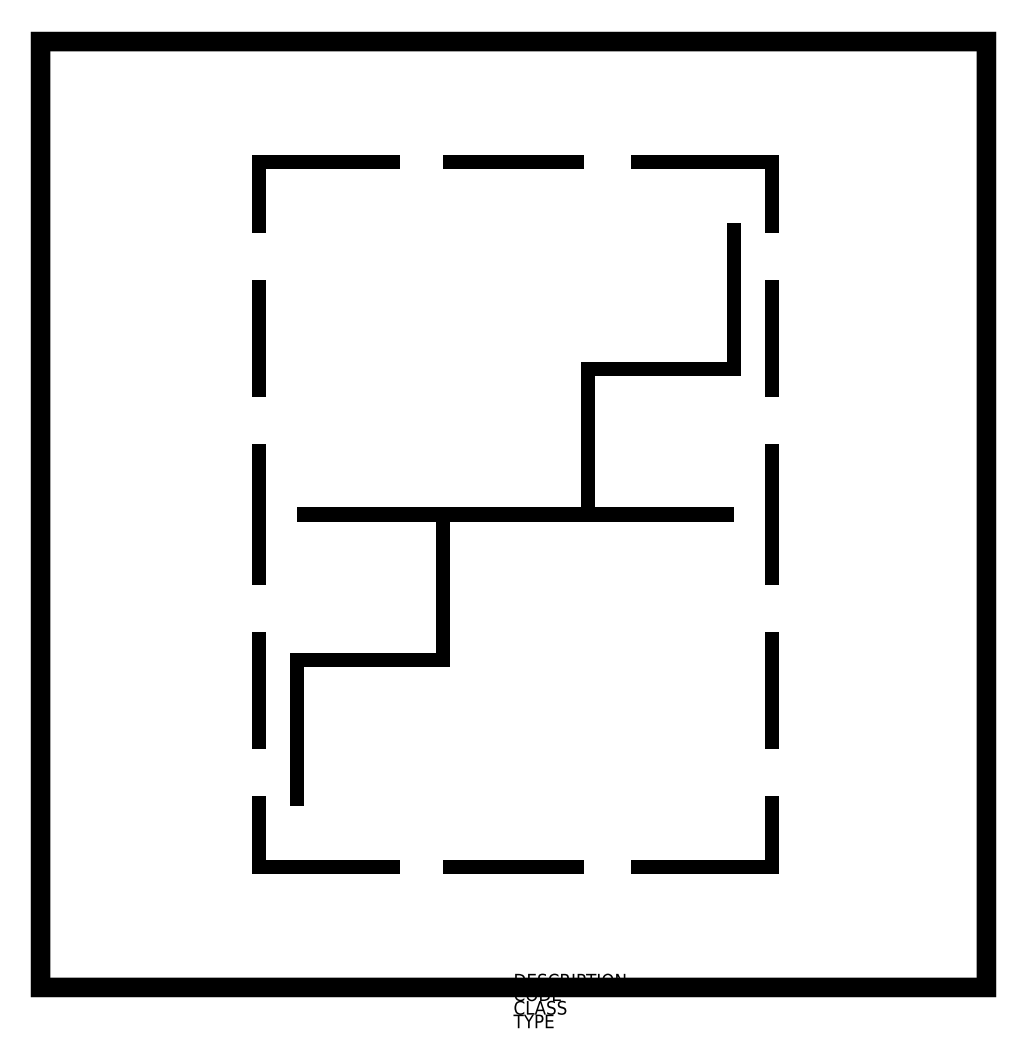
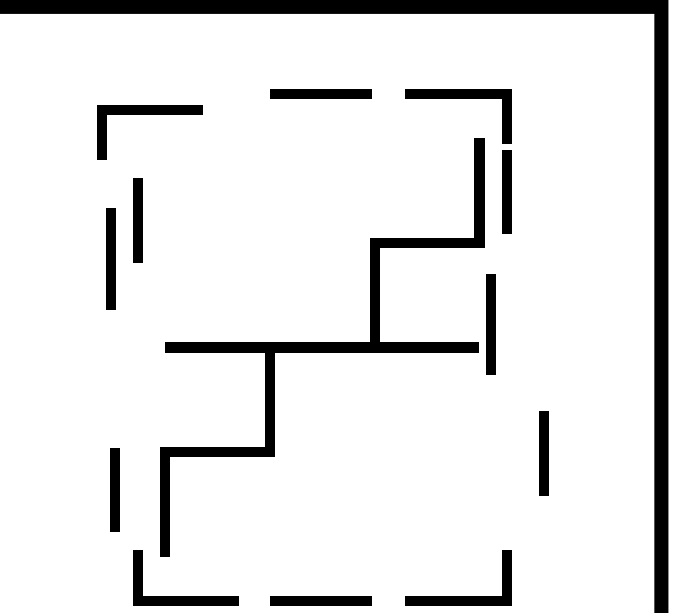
line: (325, 168) -> (149, 114), moved
line: (771, 338) -> (506, 191), moved
line: (258, 514) -> (110, 258), moved
line: (771, 514) -> (490, 324), moved
line: (258, 690) -> (114, 490), moved
line: (771, 690) -> (544, 453), moved

